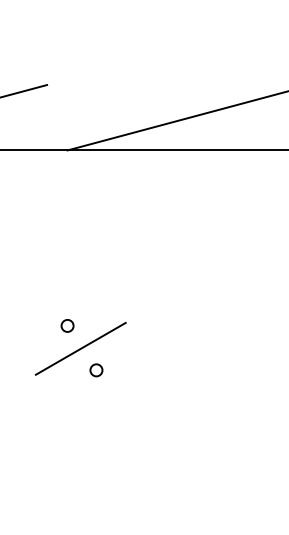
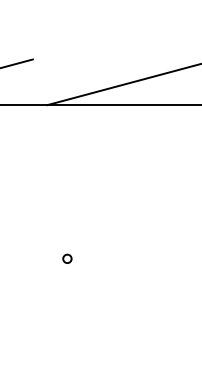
circle: (67, 325) -> (47, 227), removed
line: (80, 348) -> (56, 243), removed

